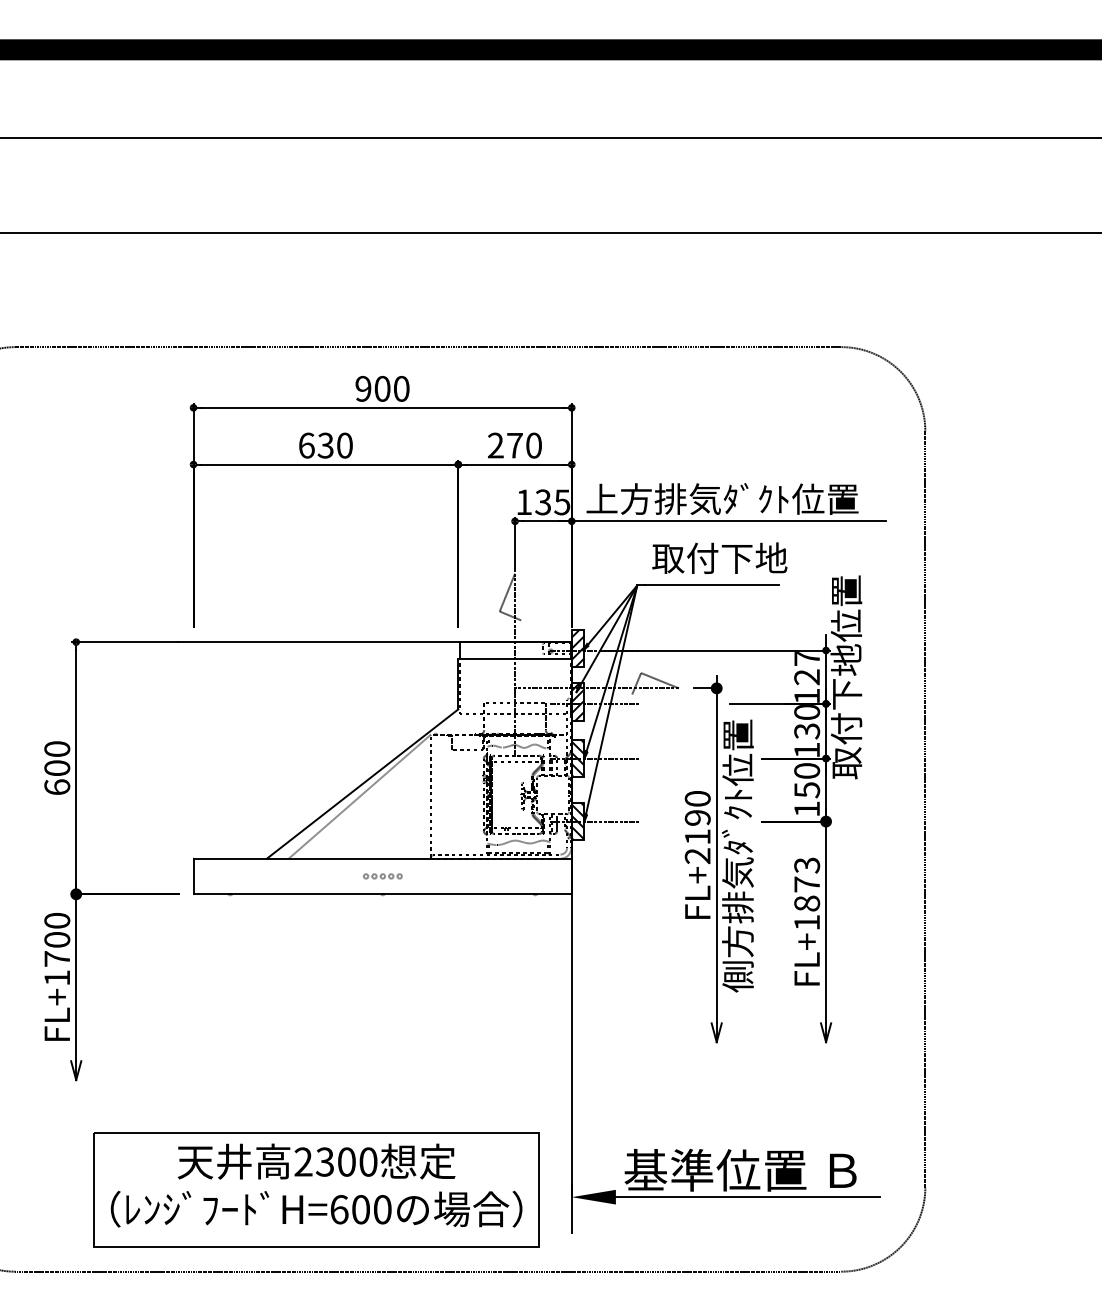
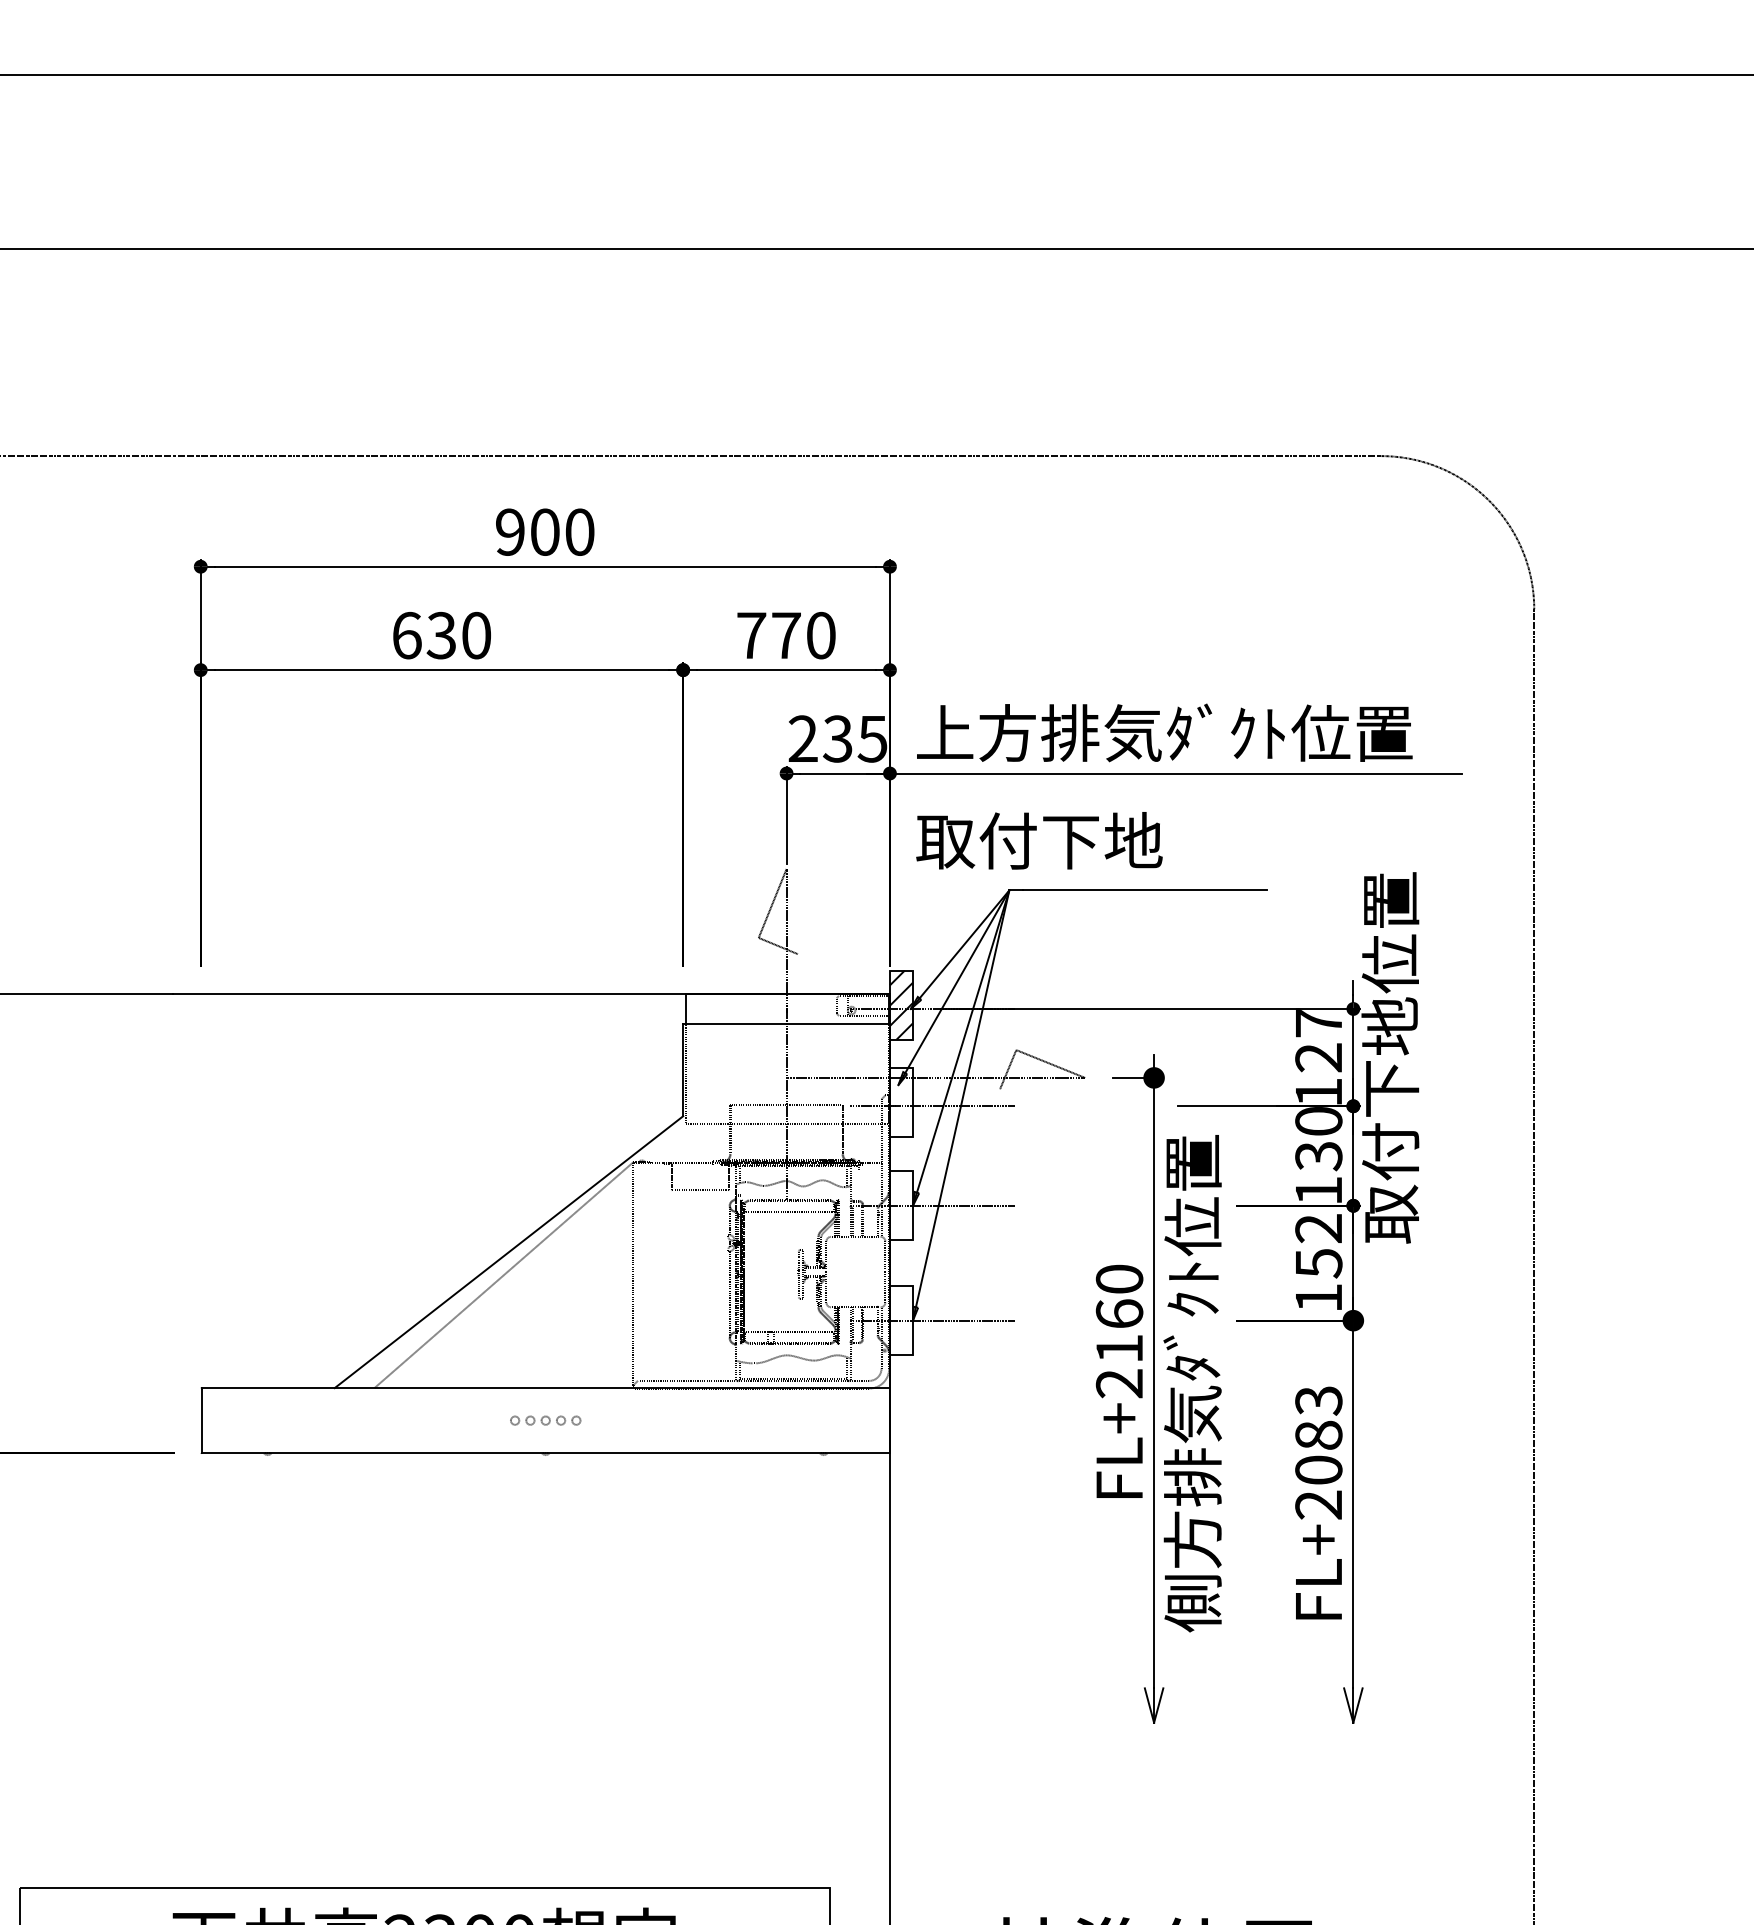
text: (495, 445) -> (750, 635), 270 -> 770
text: (524, 501) -> (803, 737), 135 -> 235
text: (719, 557) -> (1038, 839), moved
hatch: (577, 701) -> (900, 1101), removed
hatch: (577, 758) -> (900, 1205), removed
text: (807, 770) -> (1319, 1227), 150 -> 152
text: (697, 817) -> (1119, 1313), FL+2190 -> FL+2160
hatch: (577, 821) -> (900, 1320), removed
text: (807, 903) -> (1319, 1469), FL+1873 -> FL+2083

